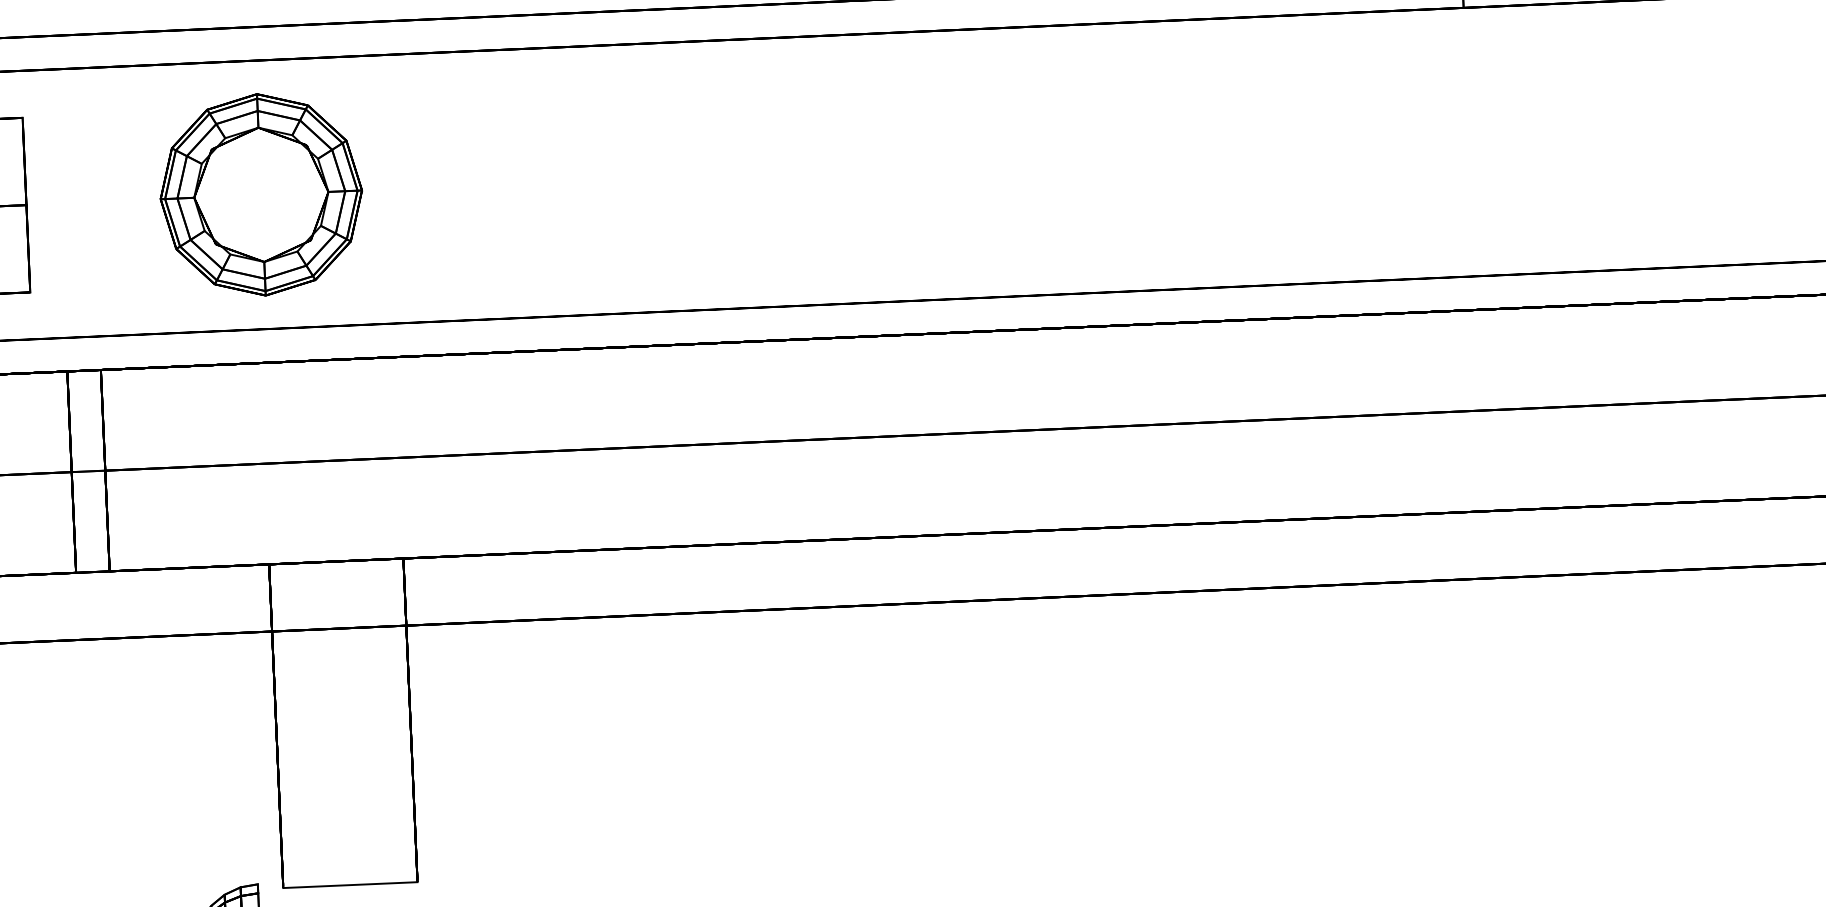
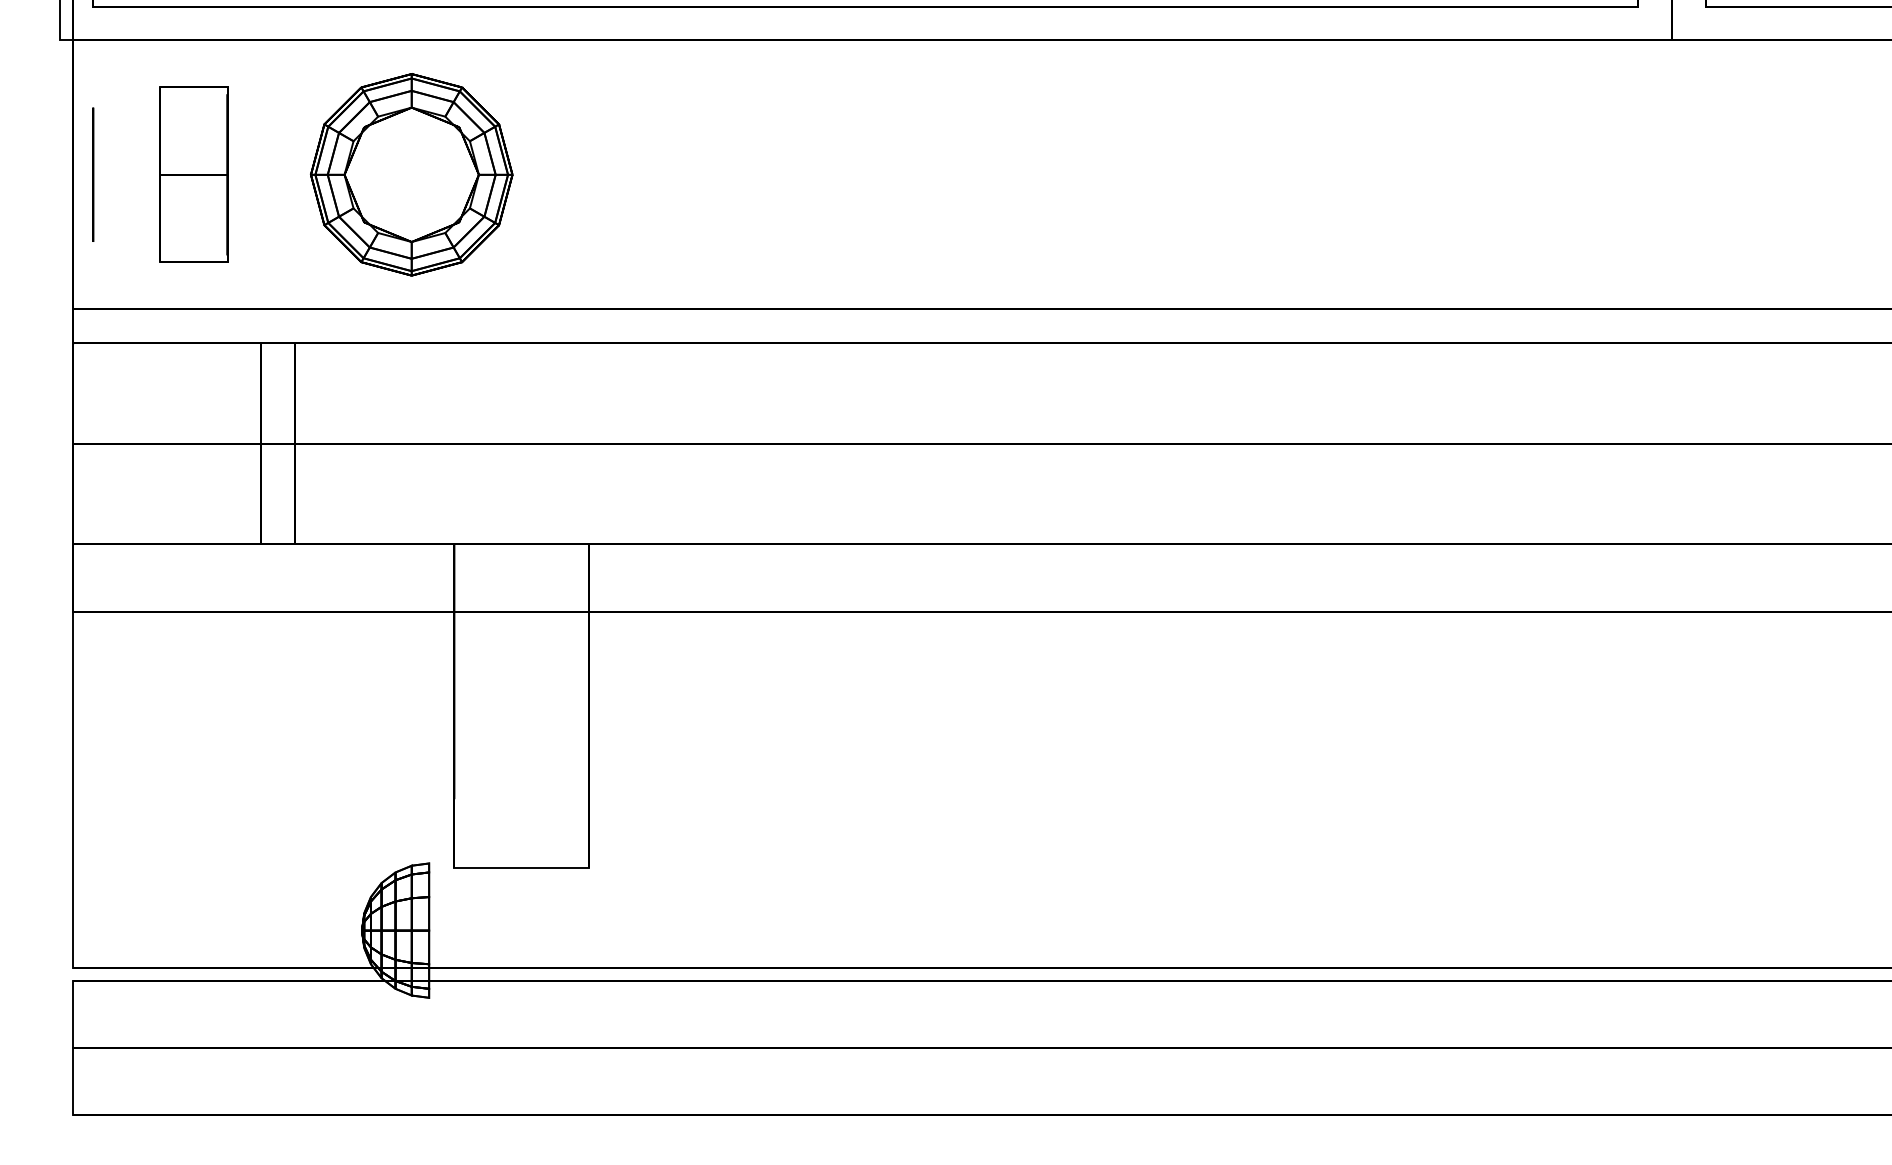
part: (261, 194) -> (411, 174), moved

